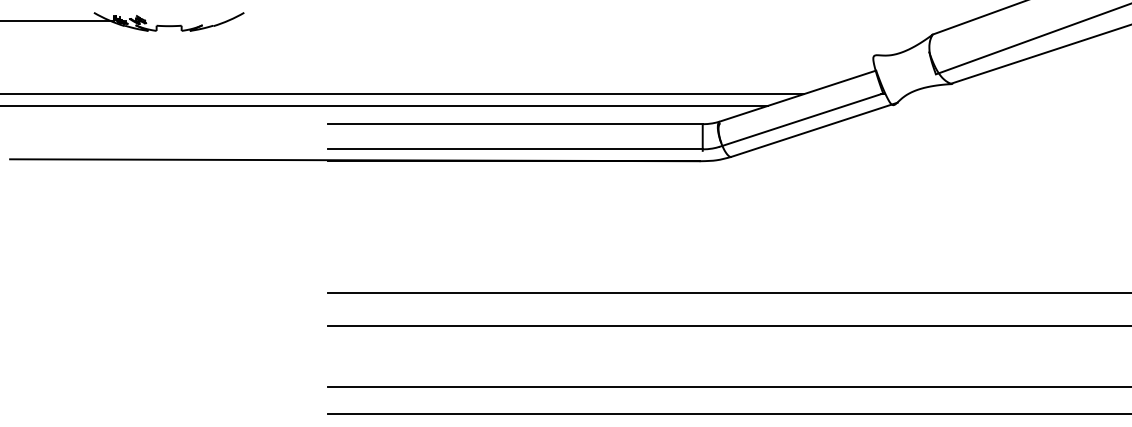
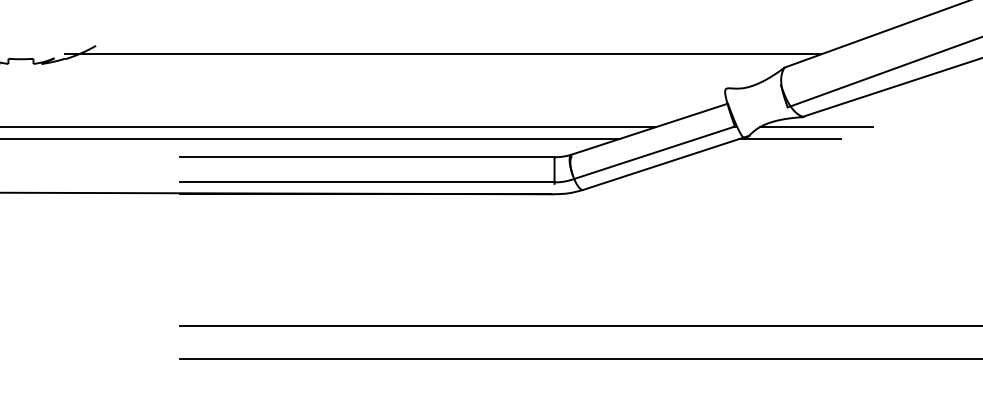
line: (591, 21) -> (443, 54), added
line: (964, 94) -> (816, 127), added
line: (937, 105) -> (789, 138), added

